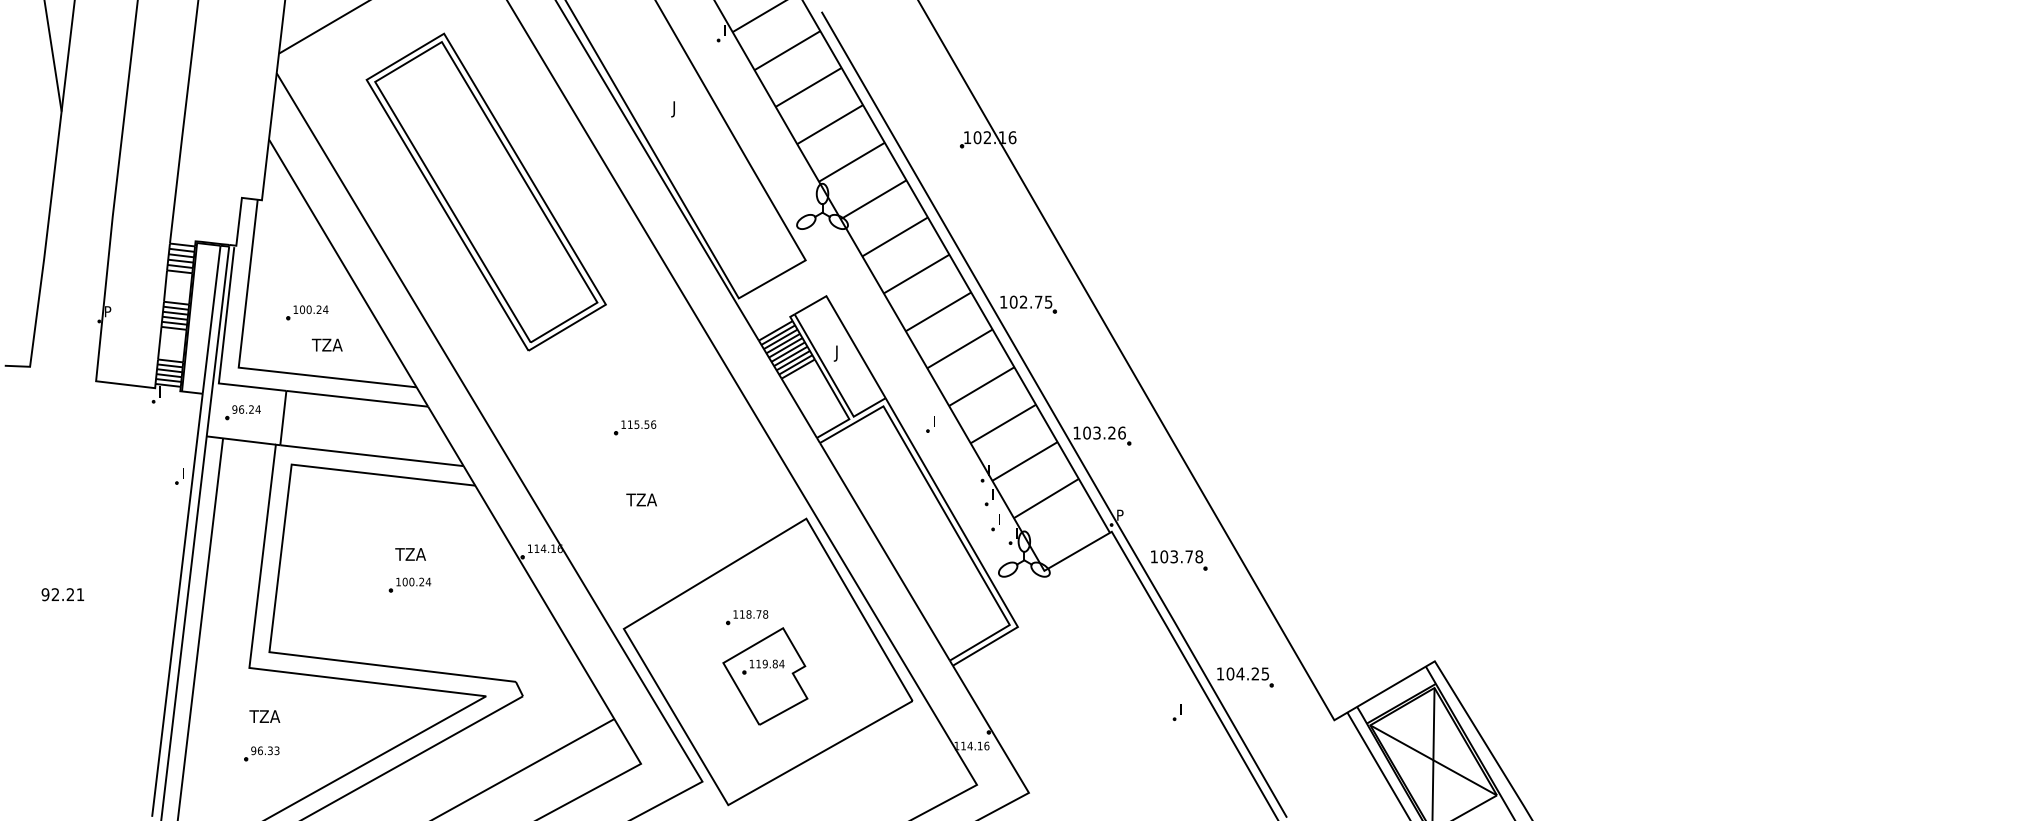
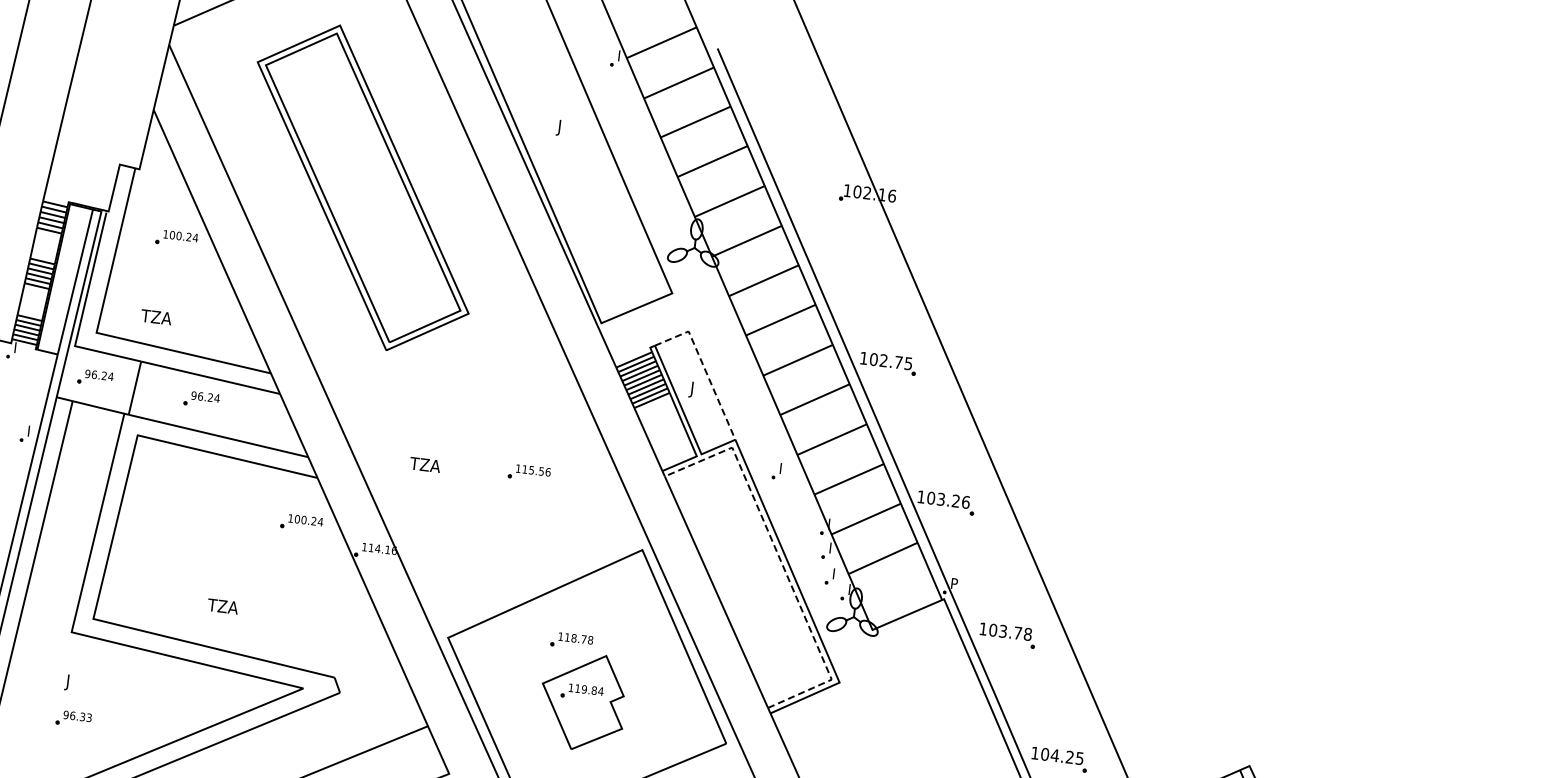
part: (307, 312) -> (177, 238), moved
line: (846, 330) -> (704, 367), solid -> dashed
text: (326, 344) -> (155, 316), moved
part: (350, 421) -> (201, 399), added
part: (635, 427) -> (529, 472), moved
text: (641, 499) -> (425, 464), moved
line: (945, 513) -> (781, 561), solid -> dashed
text: (410, 554) -> (222, 606), moved
part: (409, 584) -> (301, 522), moved
text: (264, 718) -> (80, 684), TZA -> J

